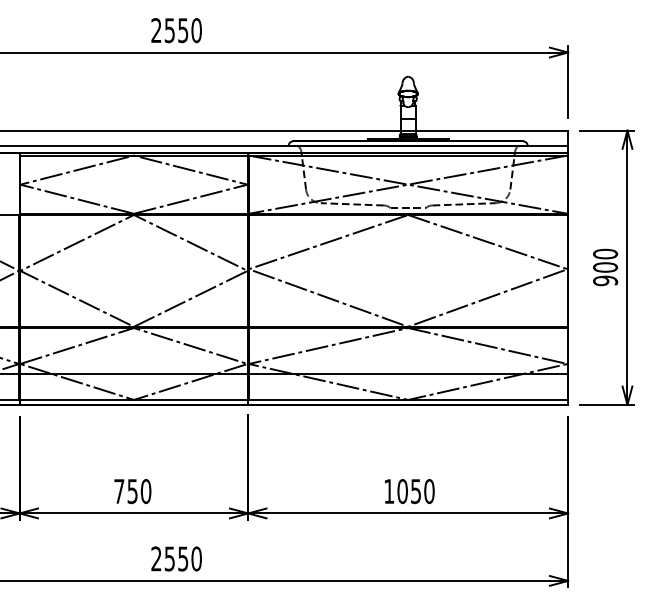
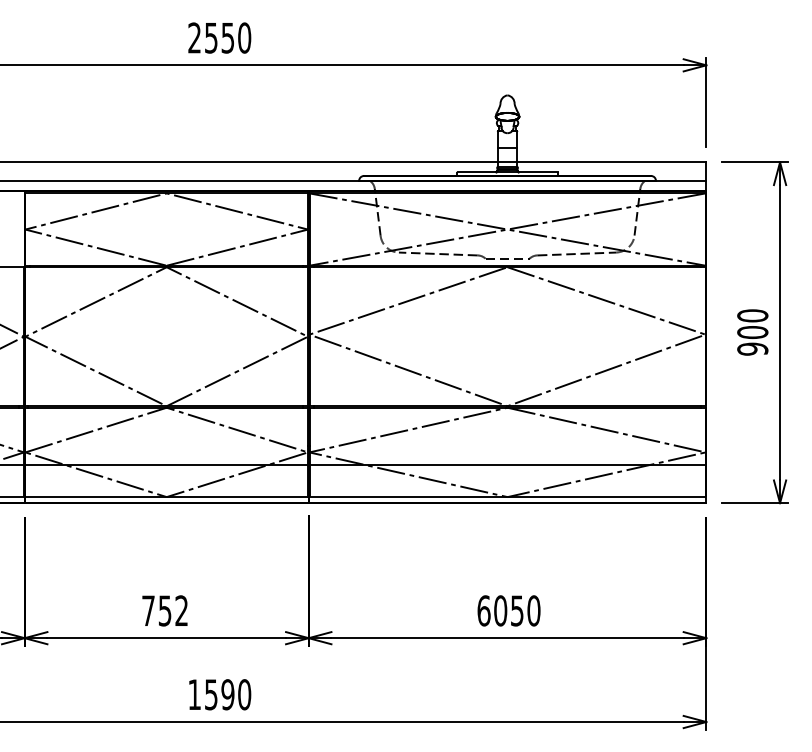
text: (145, 491) -> (181, 610), 750 -> 752
text: (388, 491) -> (483, 610), 1050 -> 6050
text: (170, 558) -> (211, 694), 2550 -> 1590

